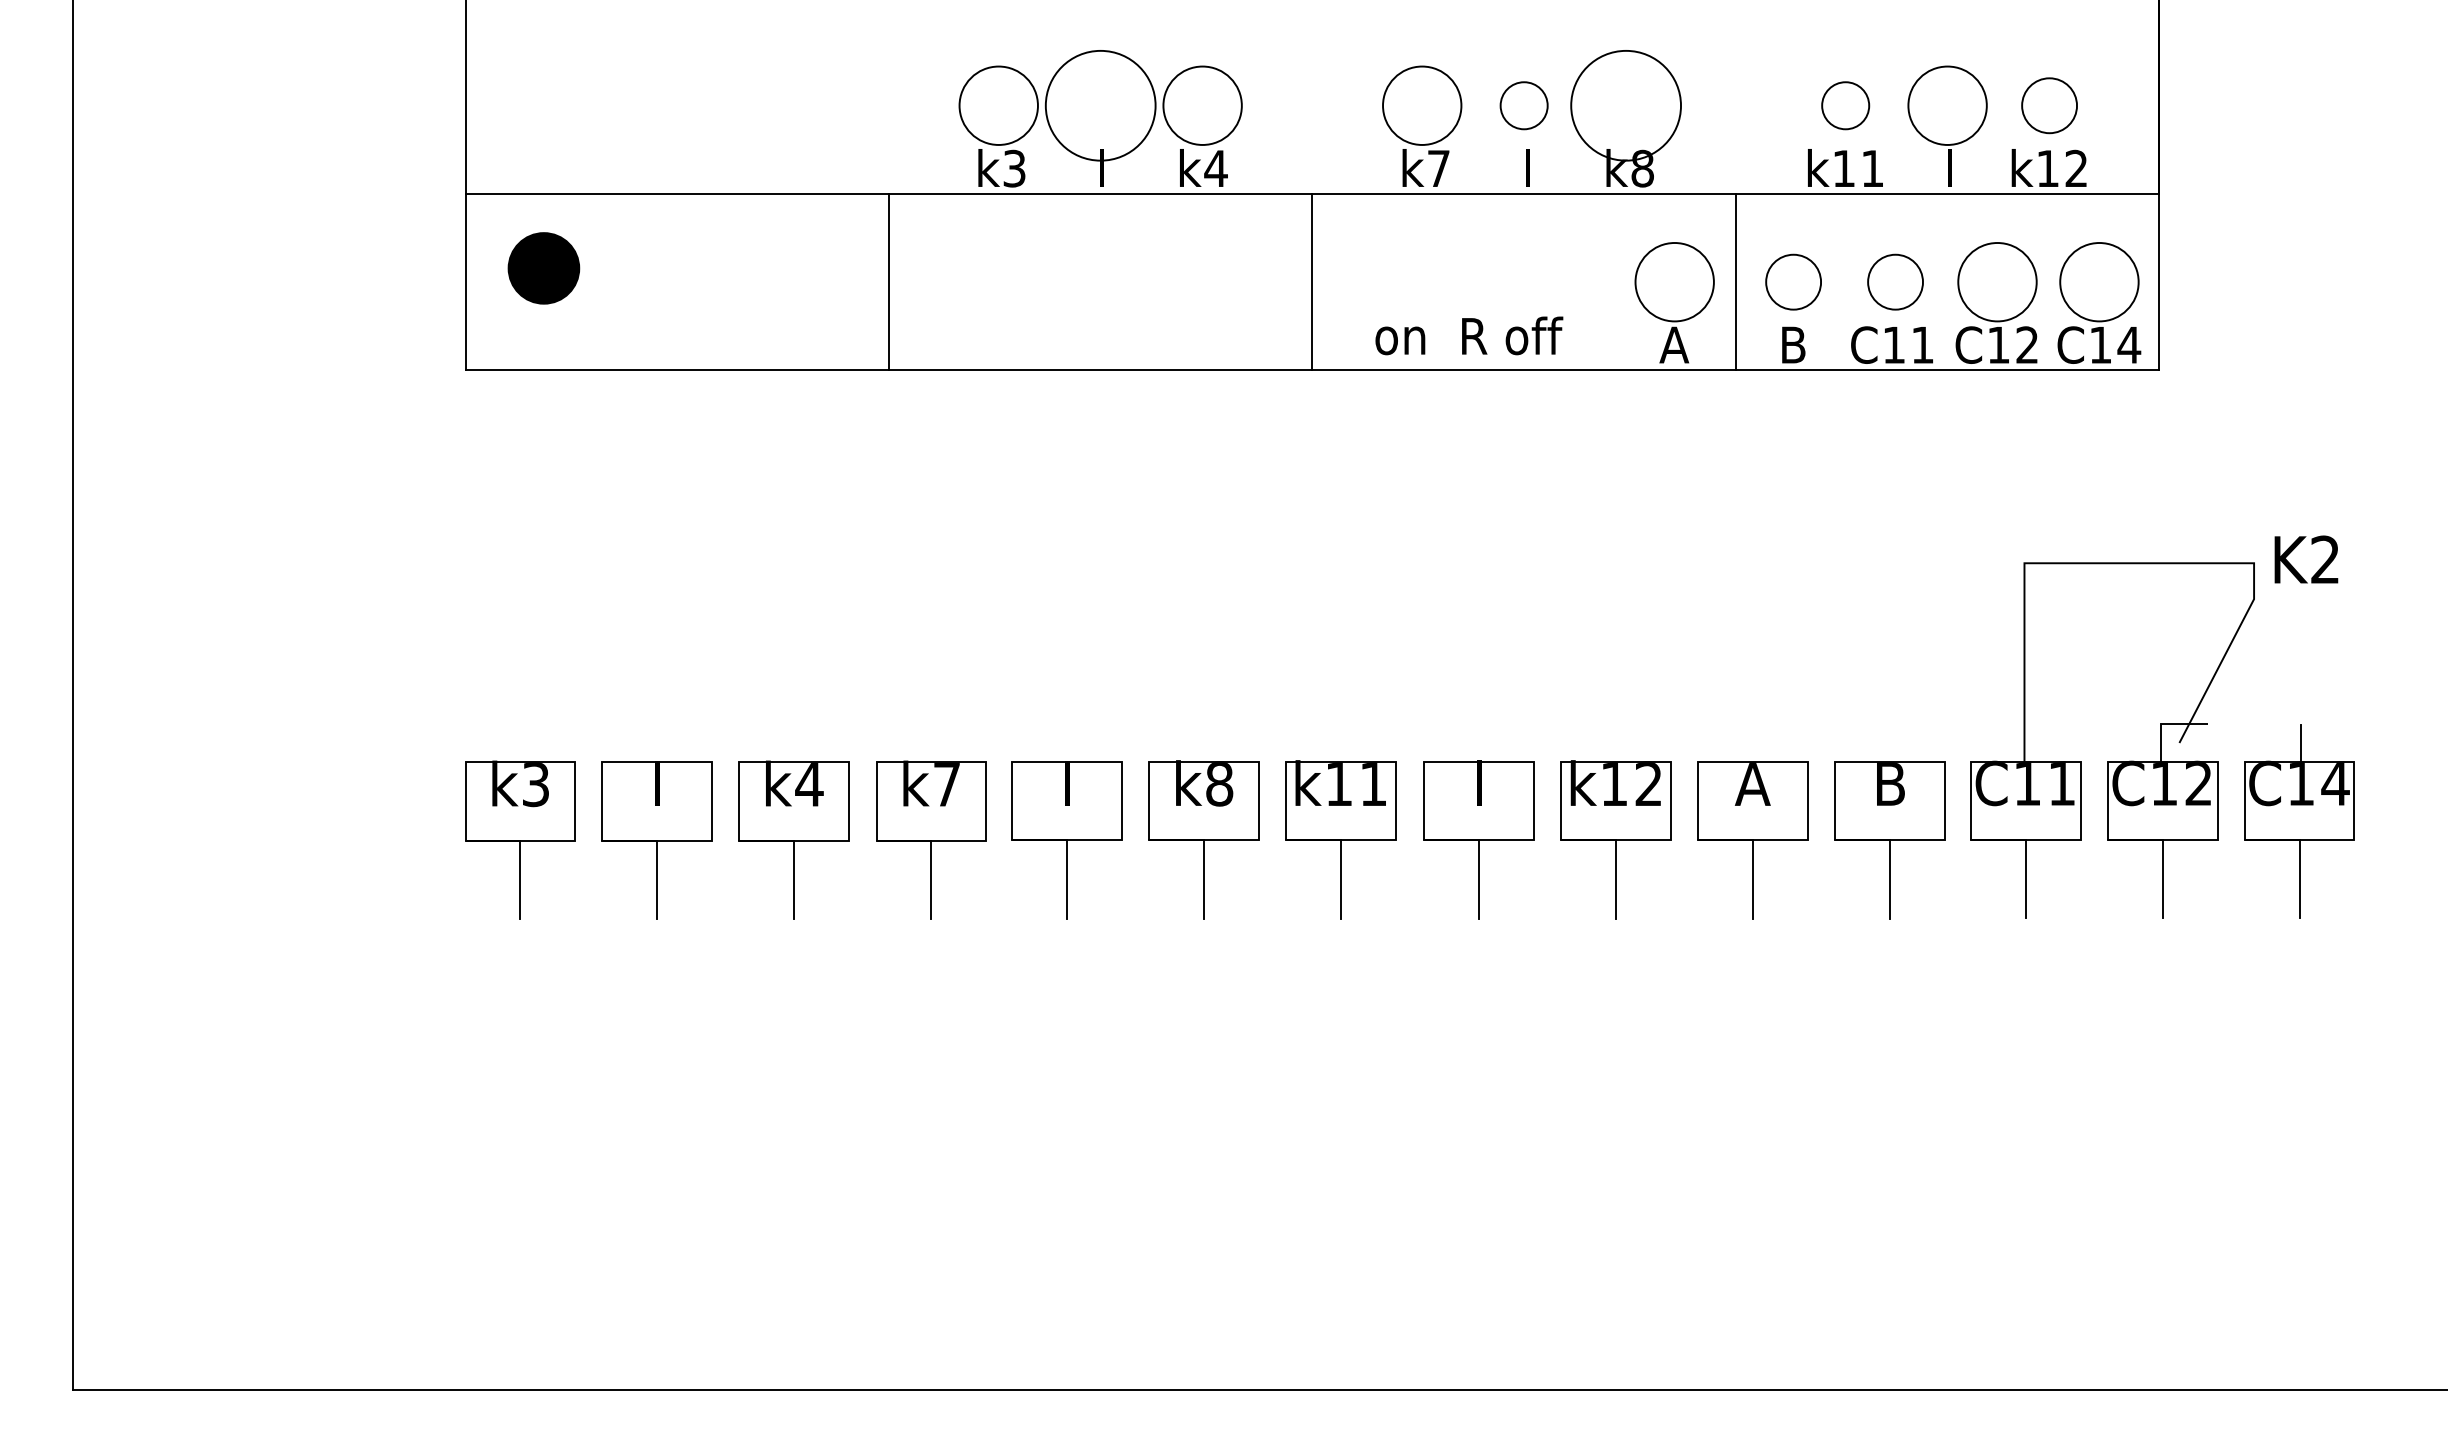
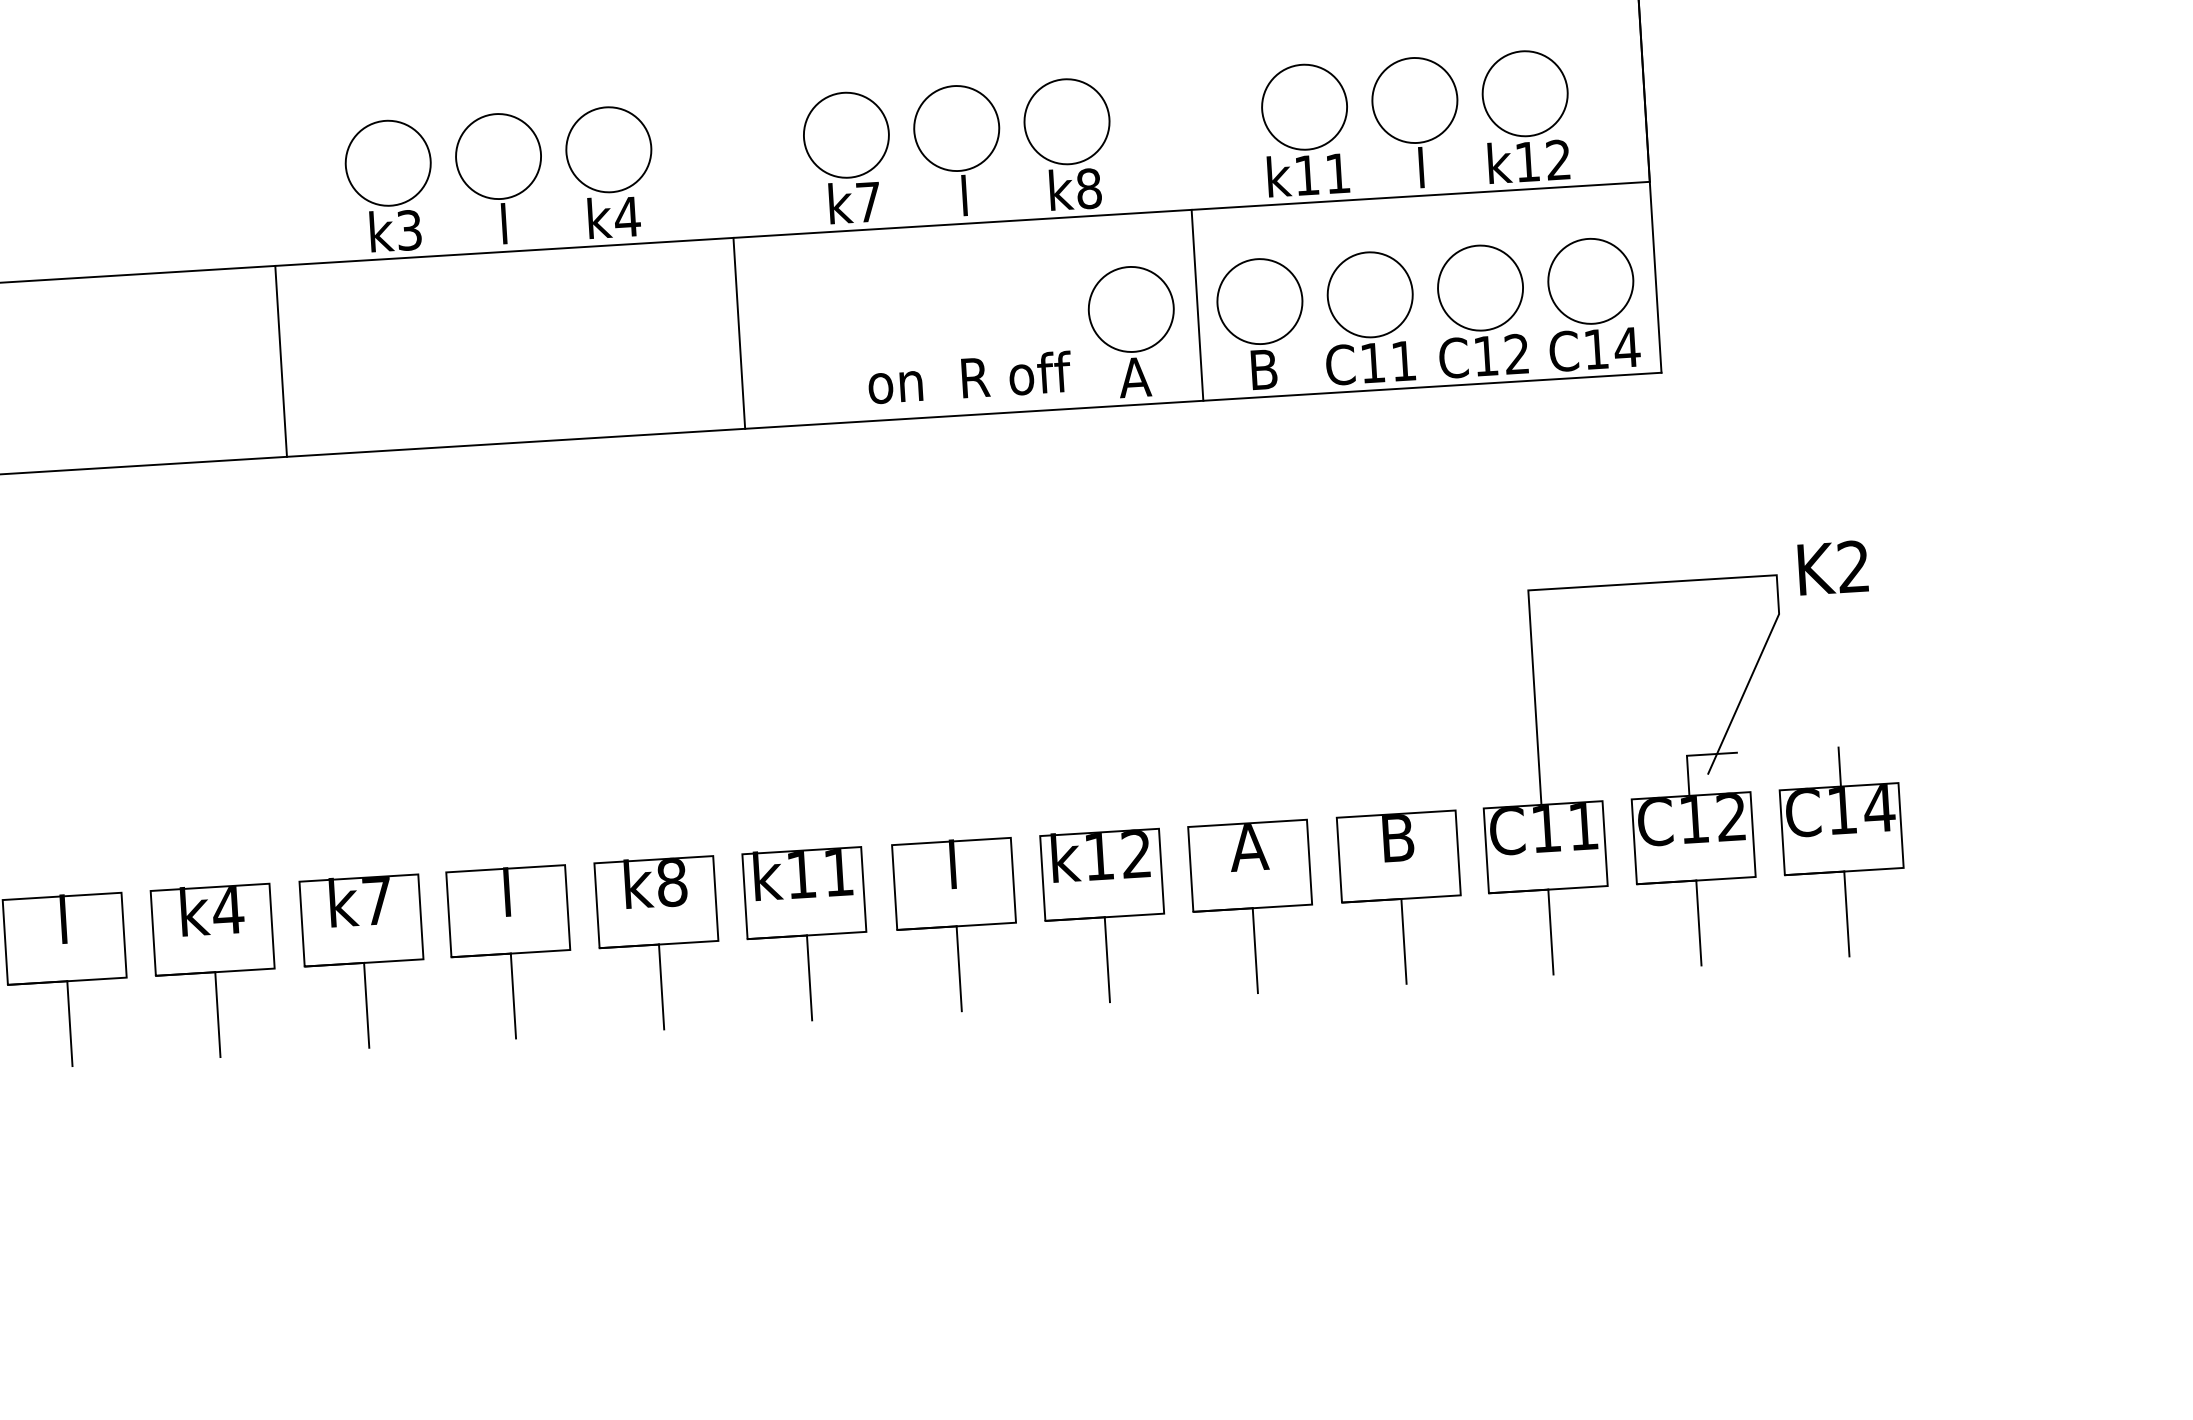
circle: (1100, 105) -> (498, 156), size x0.71
circle: (1523, 105) -> (955, 128), size x1.67
circle: (1625, 105) -> (1066, 121), size x0.71
circle: (1845, 105) -> (1304, 106), size x1.67
circle: (2049, 105) -> (1525, 93), size x1.43
circle: (1793, 282) -> (1259, 301), size x1.43
circle: (1895, 282) -> (1370, 295), size x1.43
text: (1469, 335) -> (970, 377), moved

